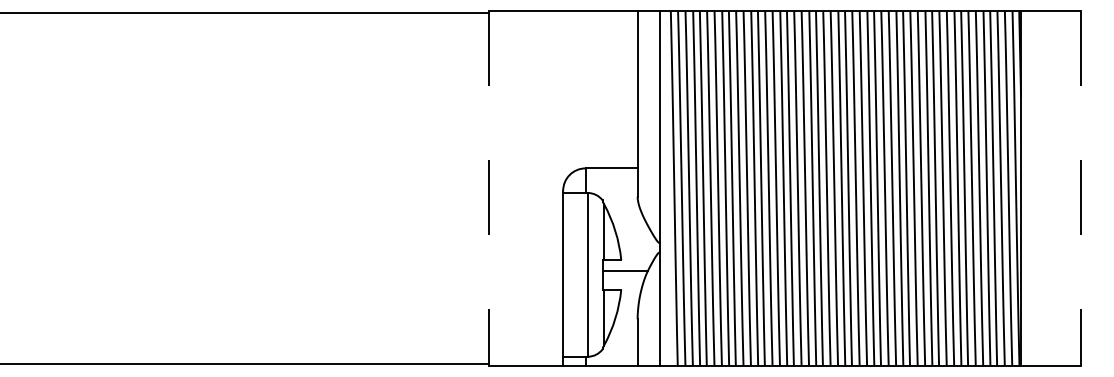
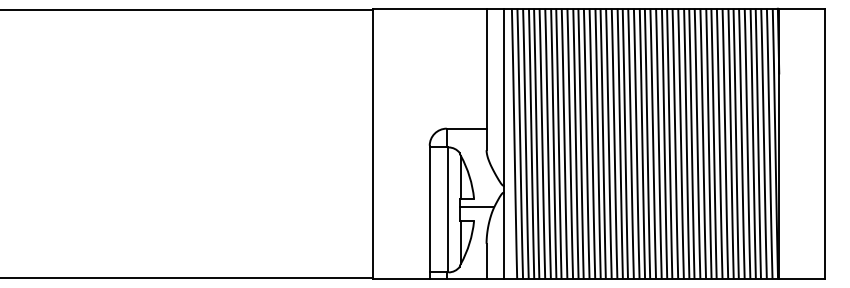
line: (488, 189) -> (372, 144), dashed -> solid
line: (1080, 189) -> (824, 144), dashed -> solid

